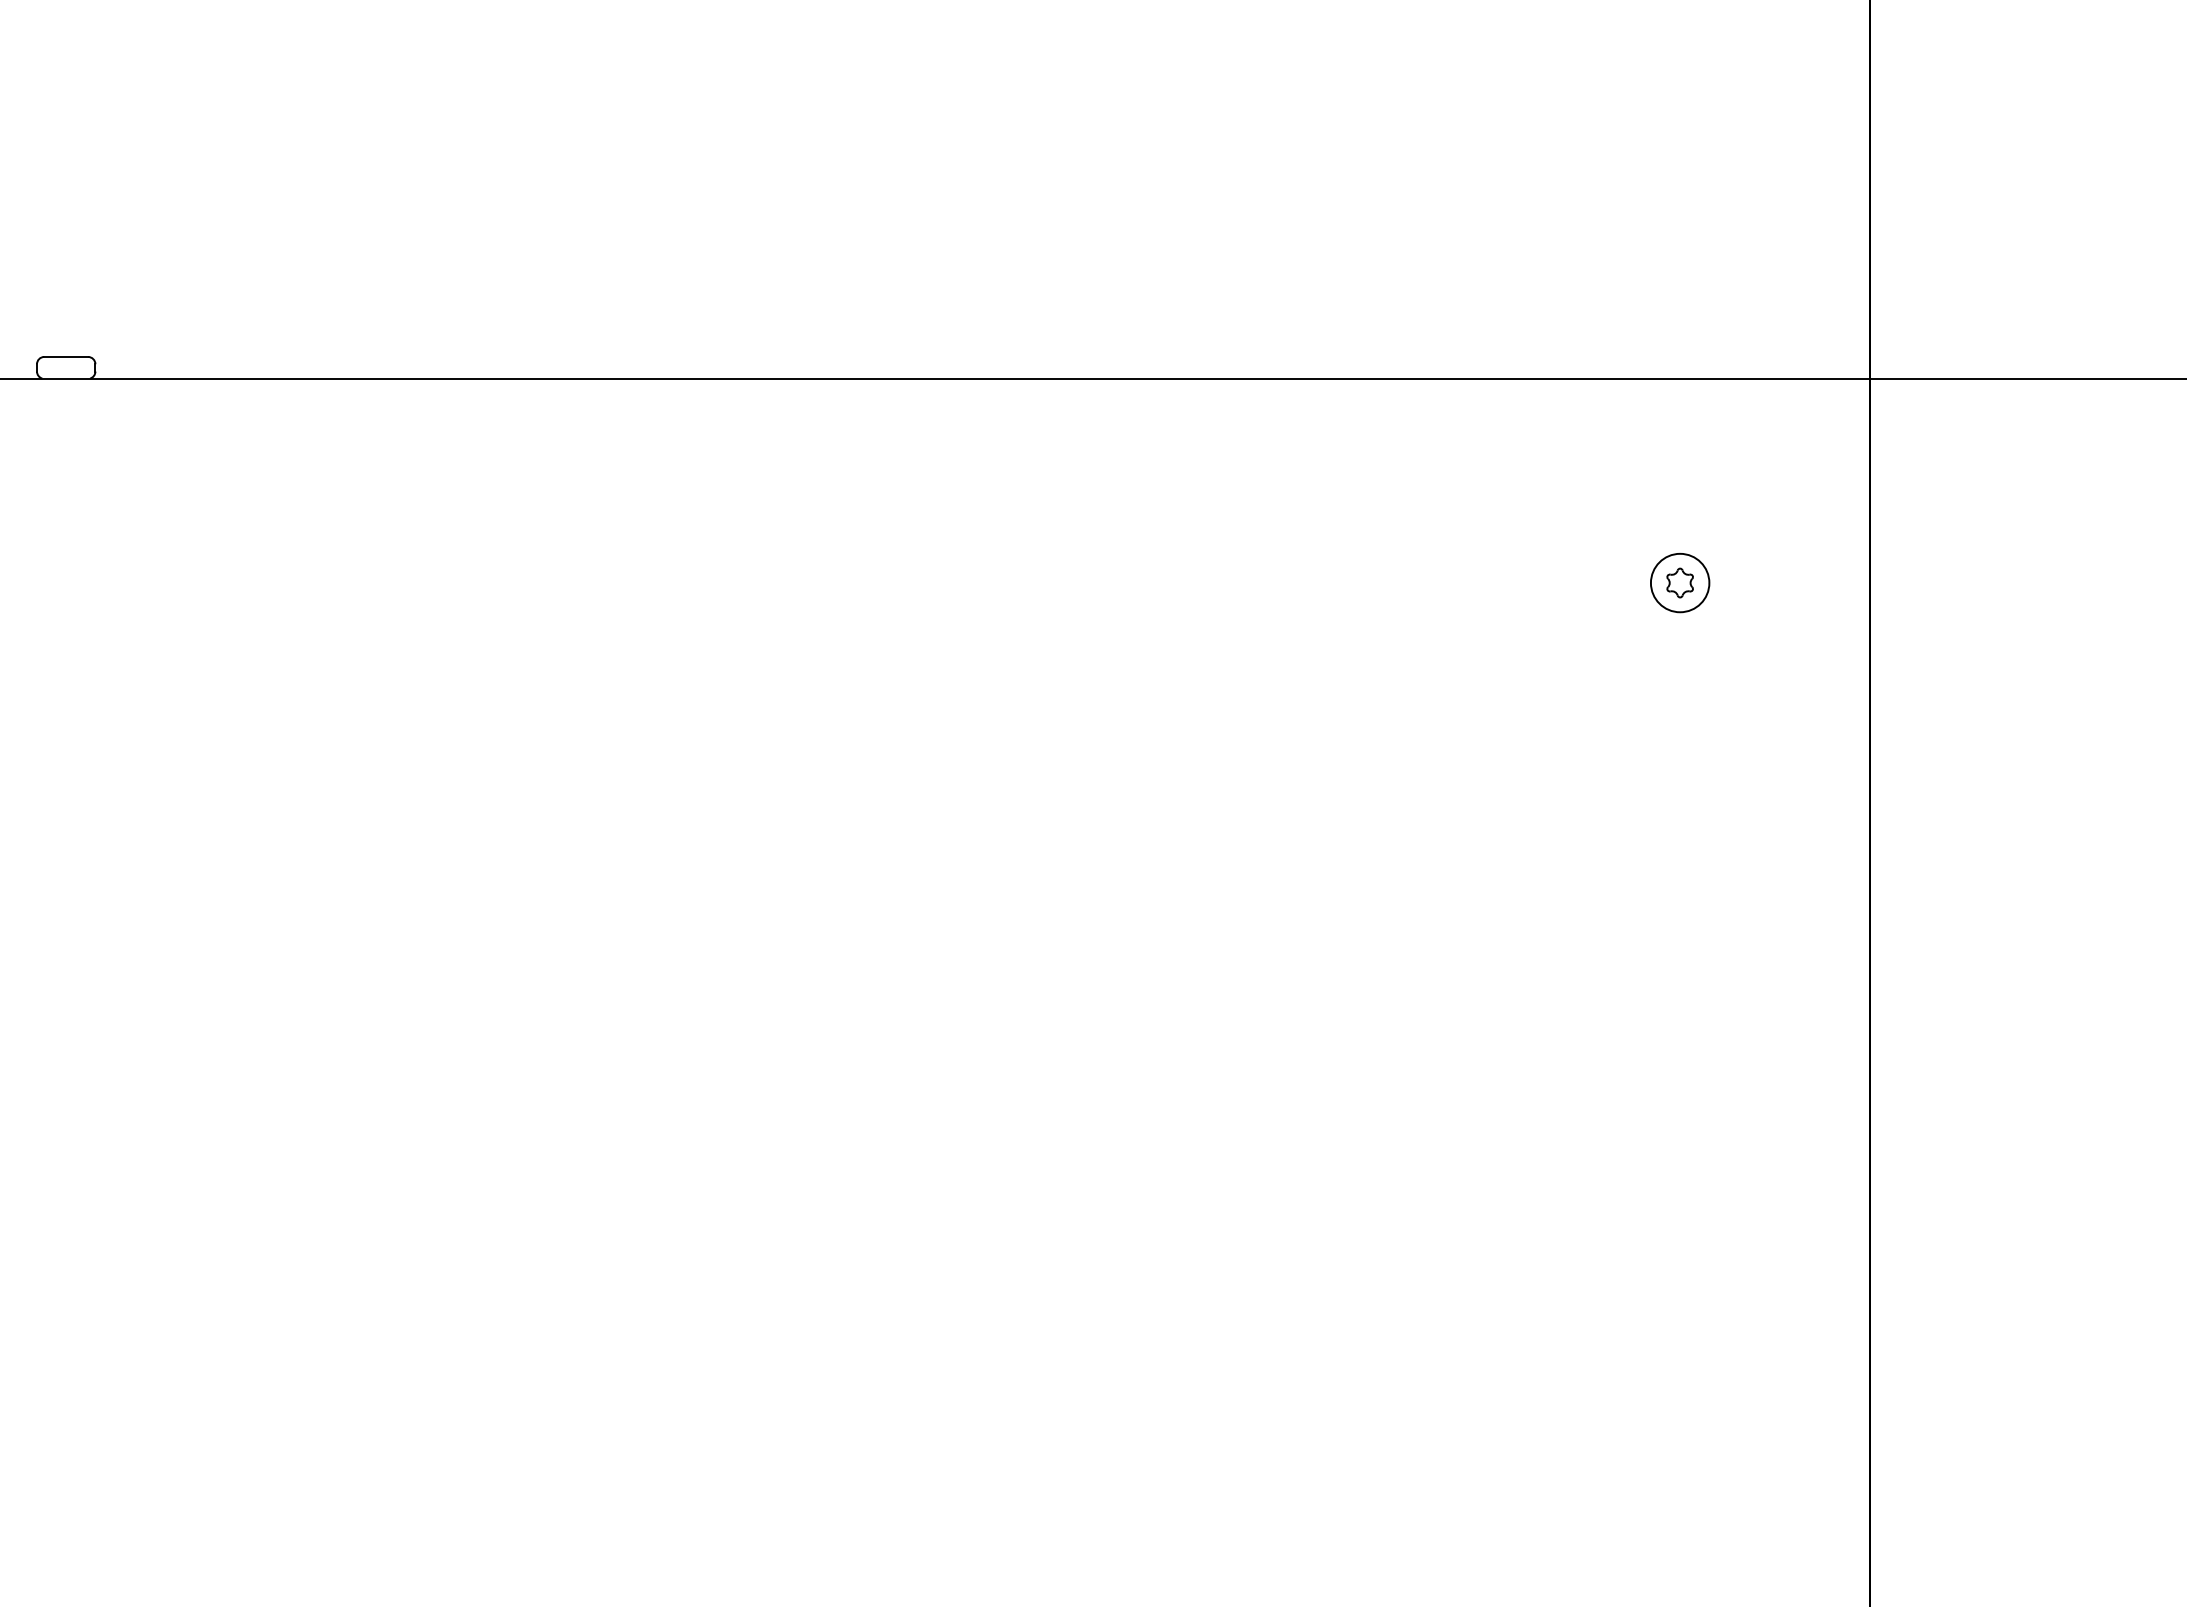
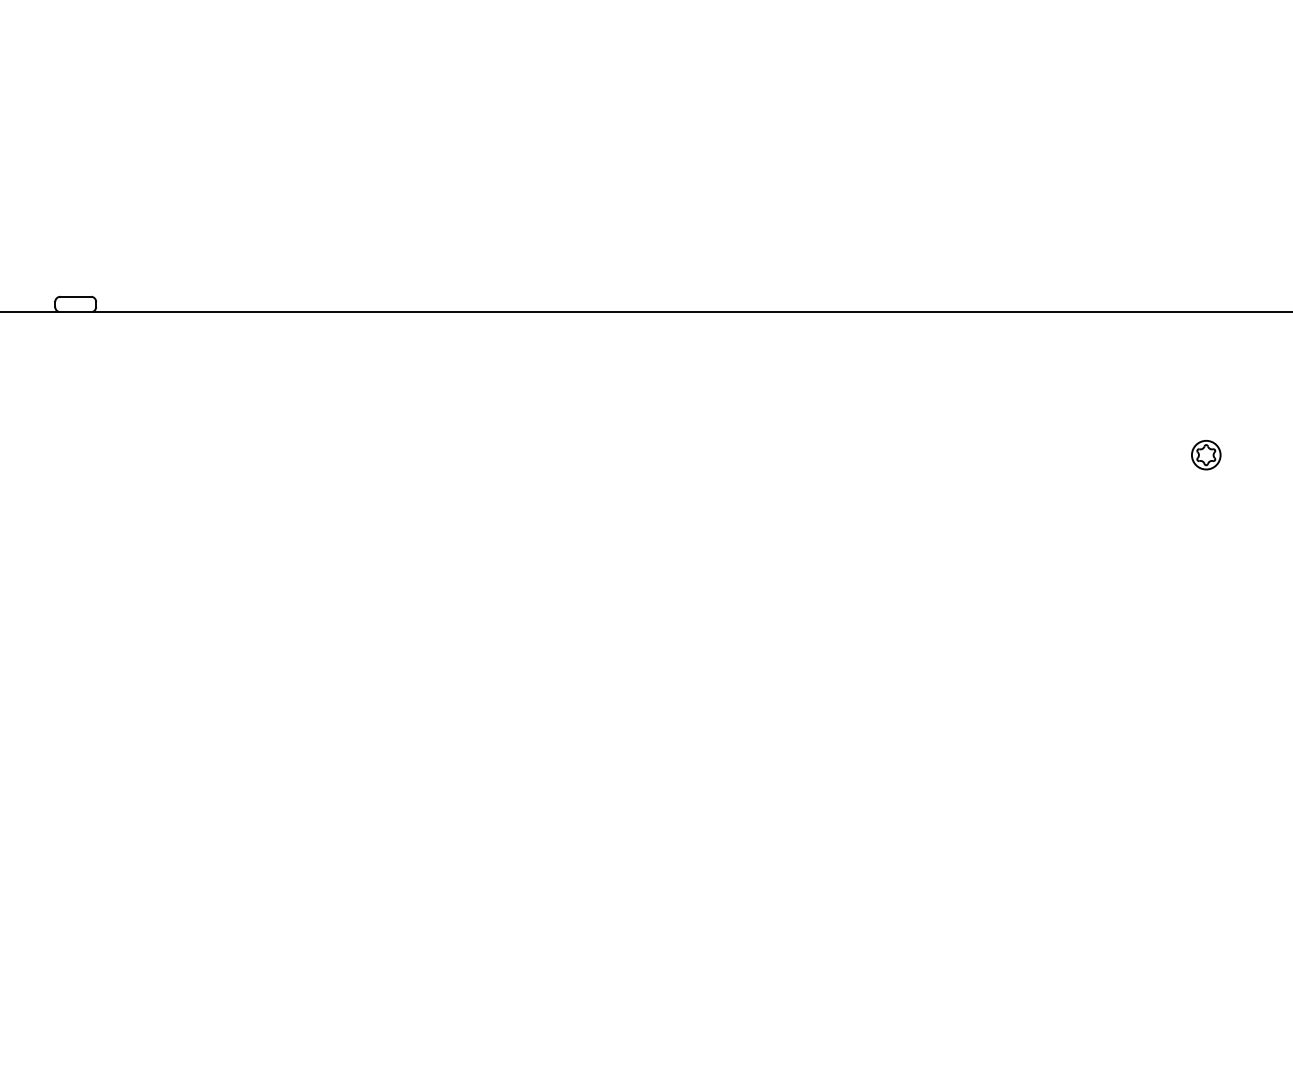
circle: (1679, 582) -> (1205, 454), size x0.7

